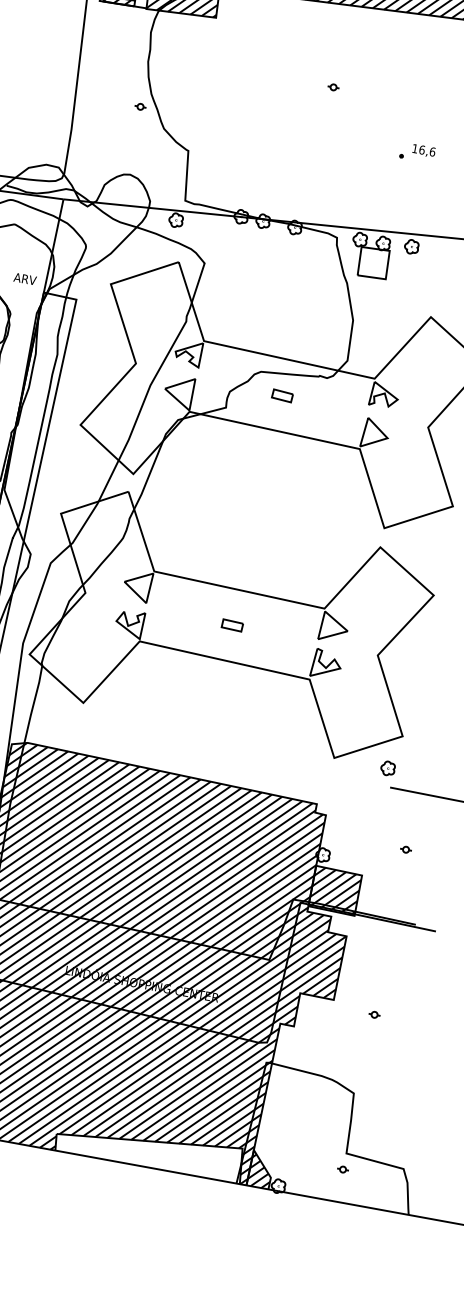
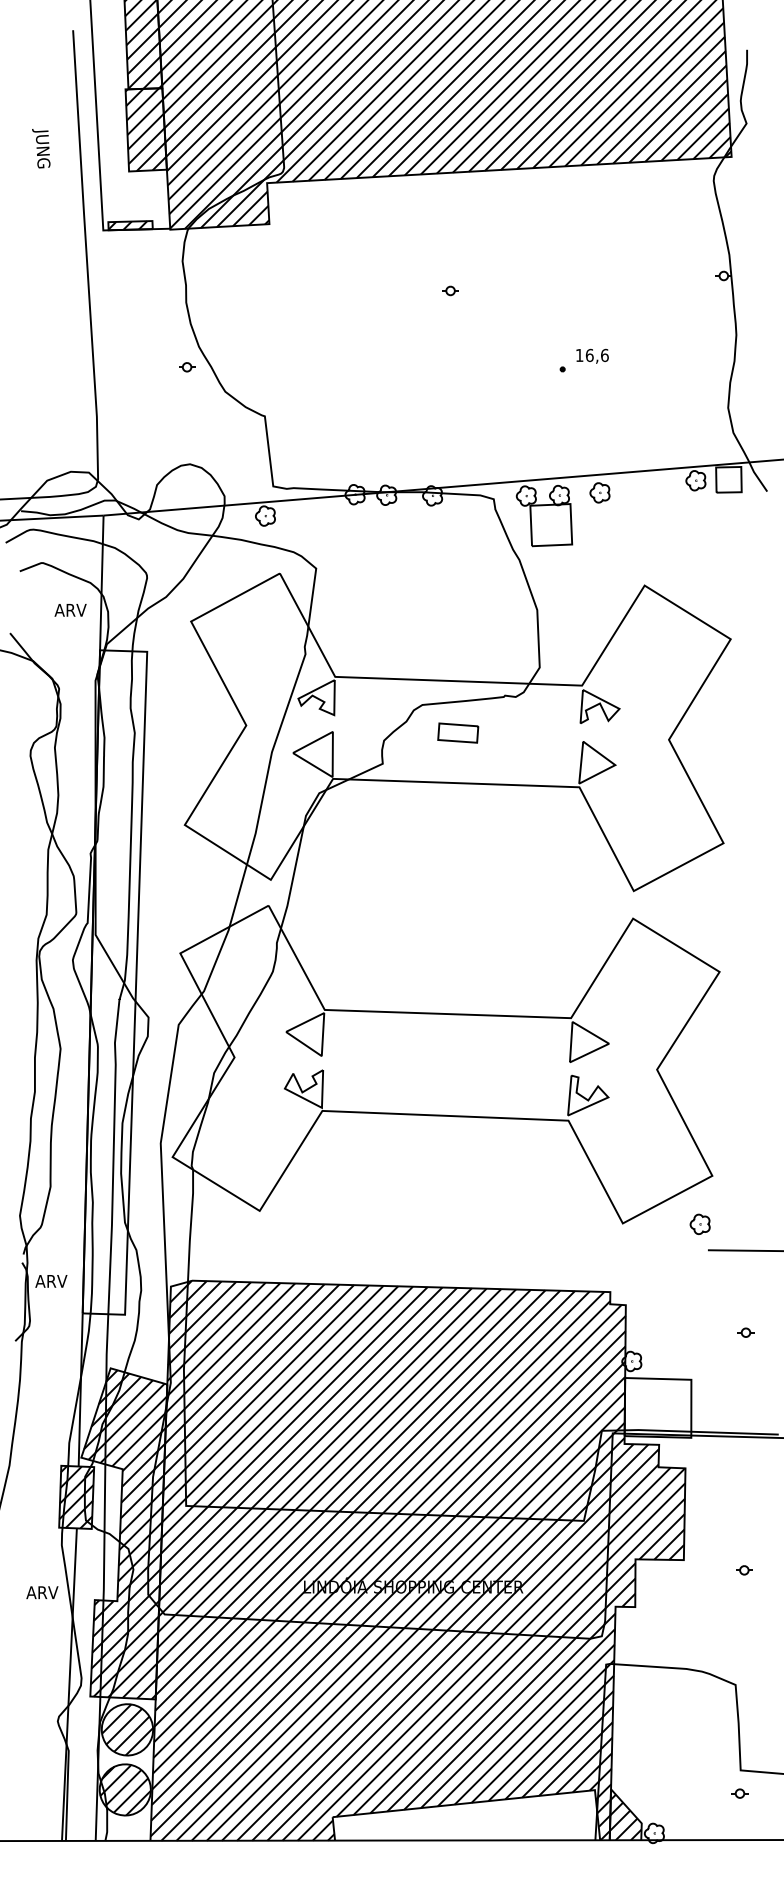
text: (25, 279) -> (70, 610), moved
part: (282, 395) -> (458, 732), size x1.4
part: (231, 624) -> (446, 1064), removed
hatch: (334, 890) -> (657, 1407), removed

